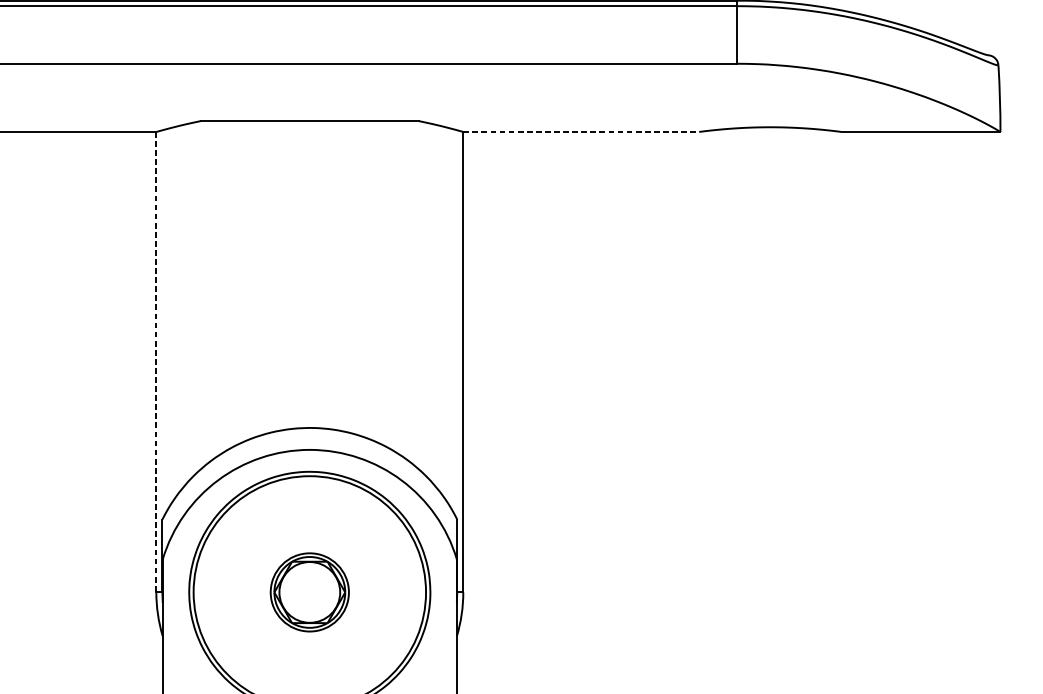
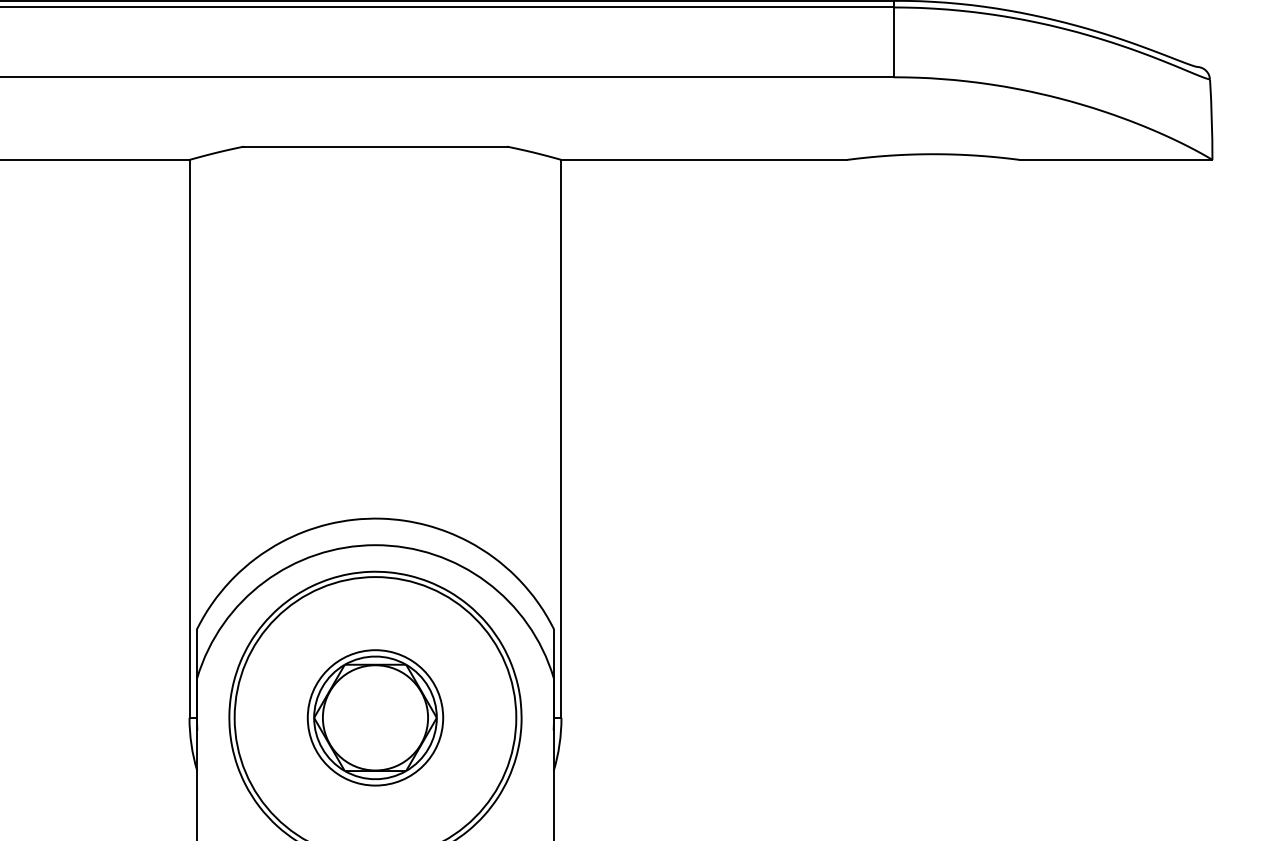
line: (581, 131) -> (704, 159), dashed -> solid
line: (156, 361) -> (189, 438), dashed -> solid
part: (309, 592) -> (375, 717), size x1.43

